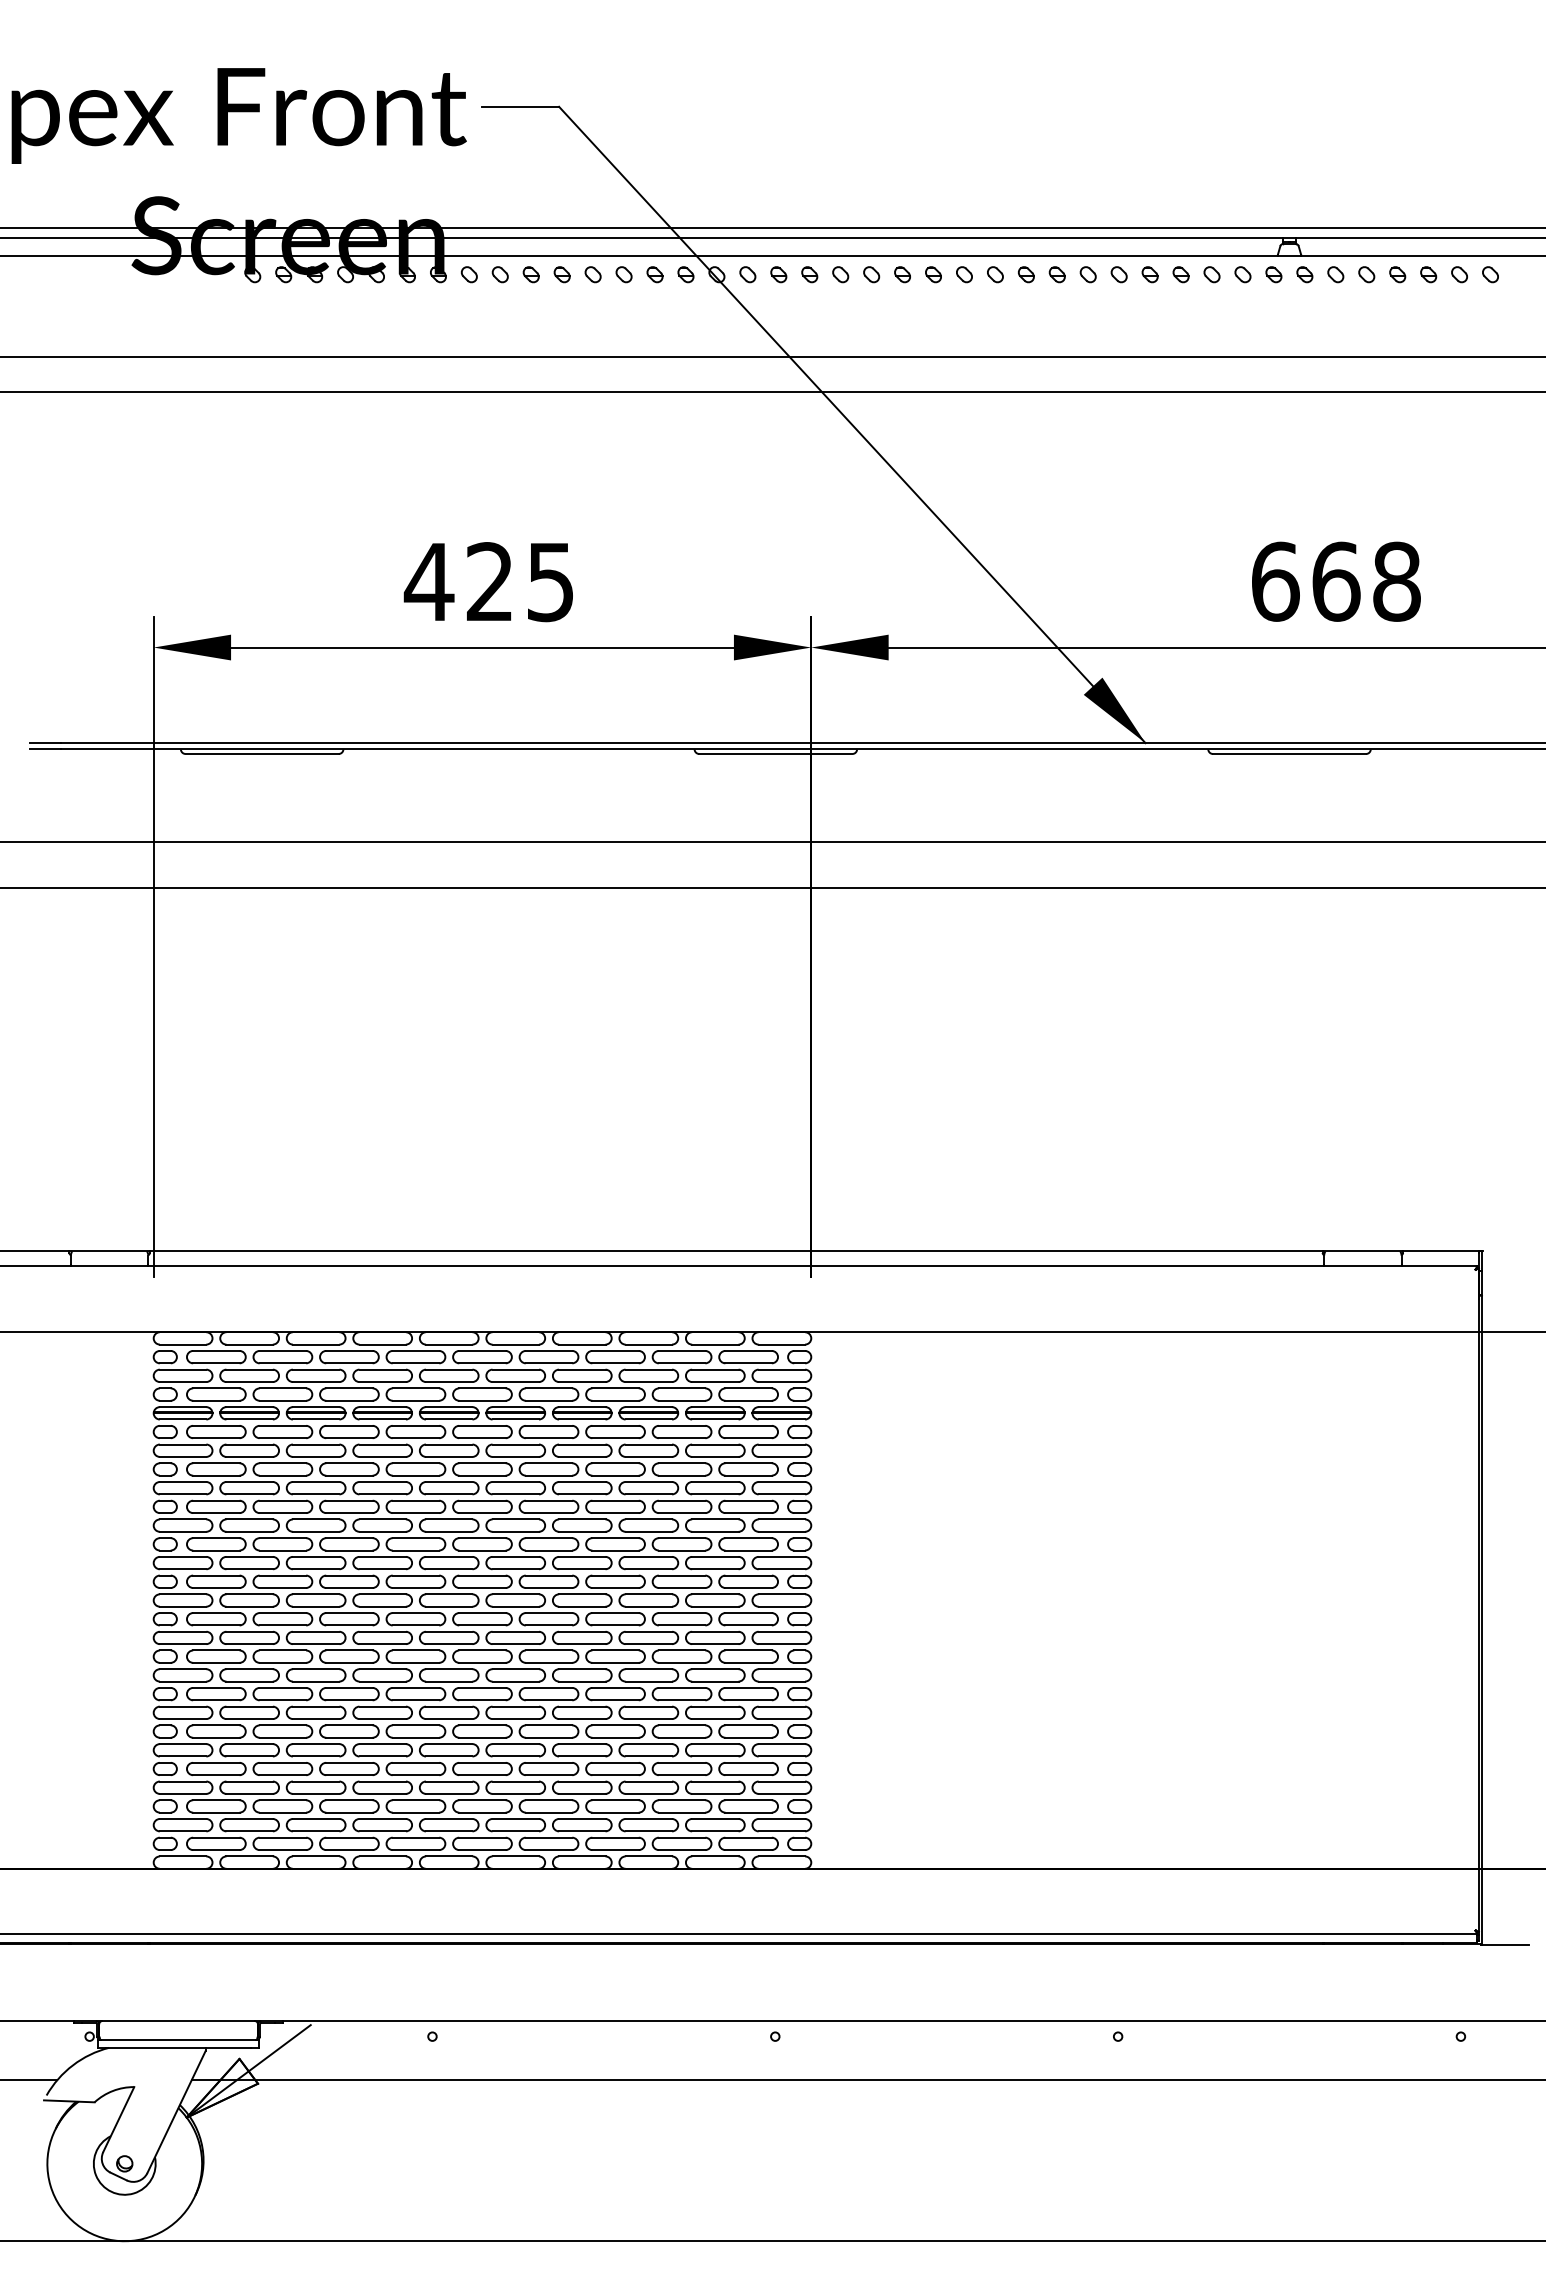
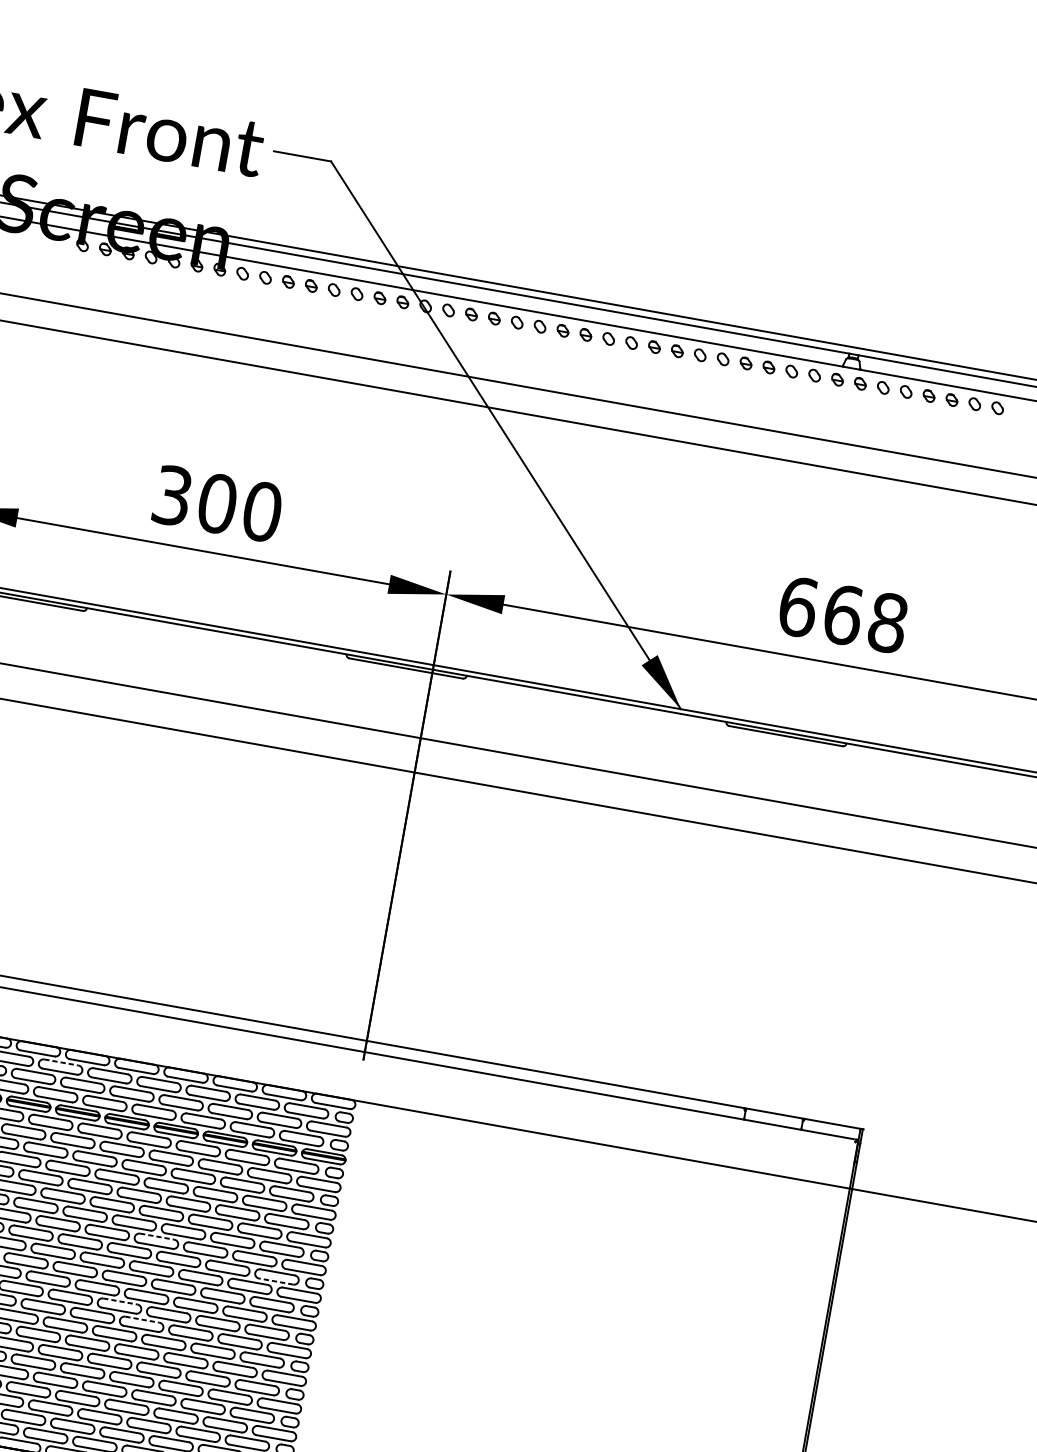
text: (488, 582) -> (216, 503), 425 -> 300
line: (416, 1350) -> (61, 1062), solid -> dashed
line: (582, 1556) -> (157, 1236), solid -> dashed
line: (748, 1587) -> (276, 1281), solid -> dashed
line: (549, 1650) -> (120, 1301), solid -> dashed
line: (582, 1669) -> (142, 1319), solid -> dashed

